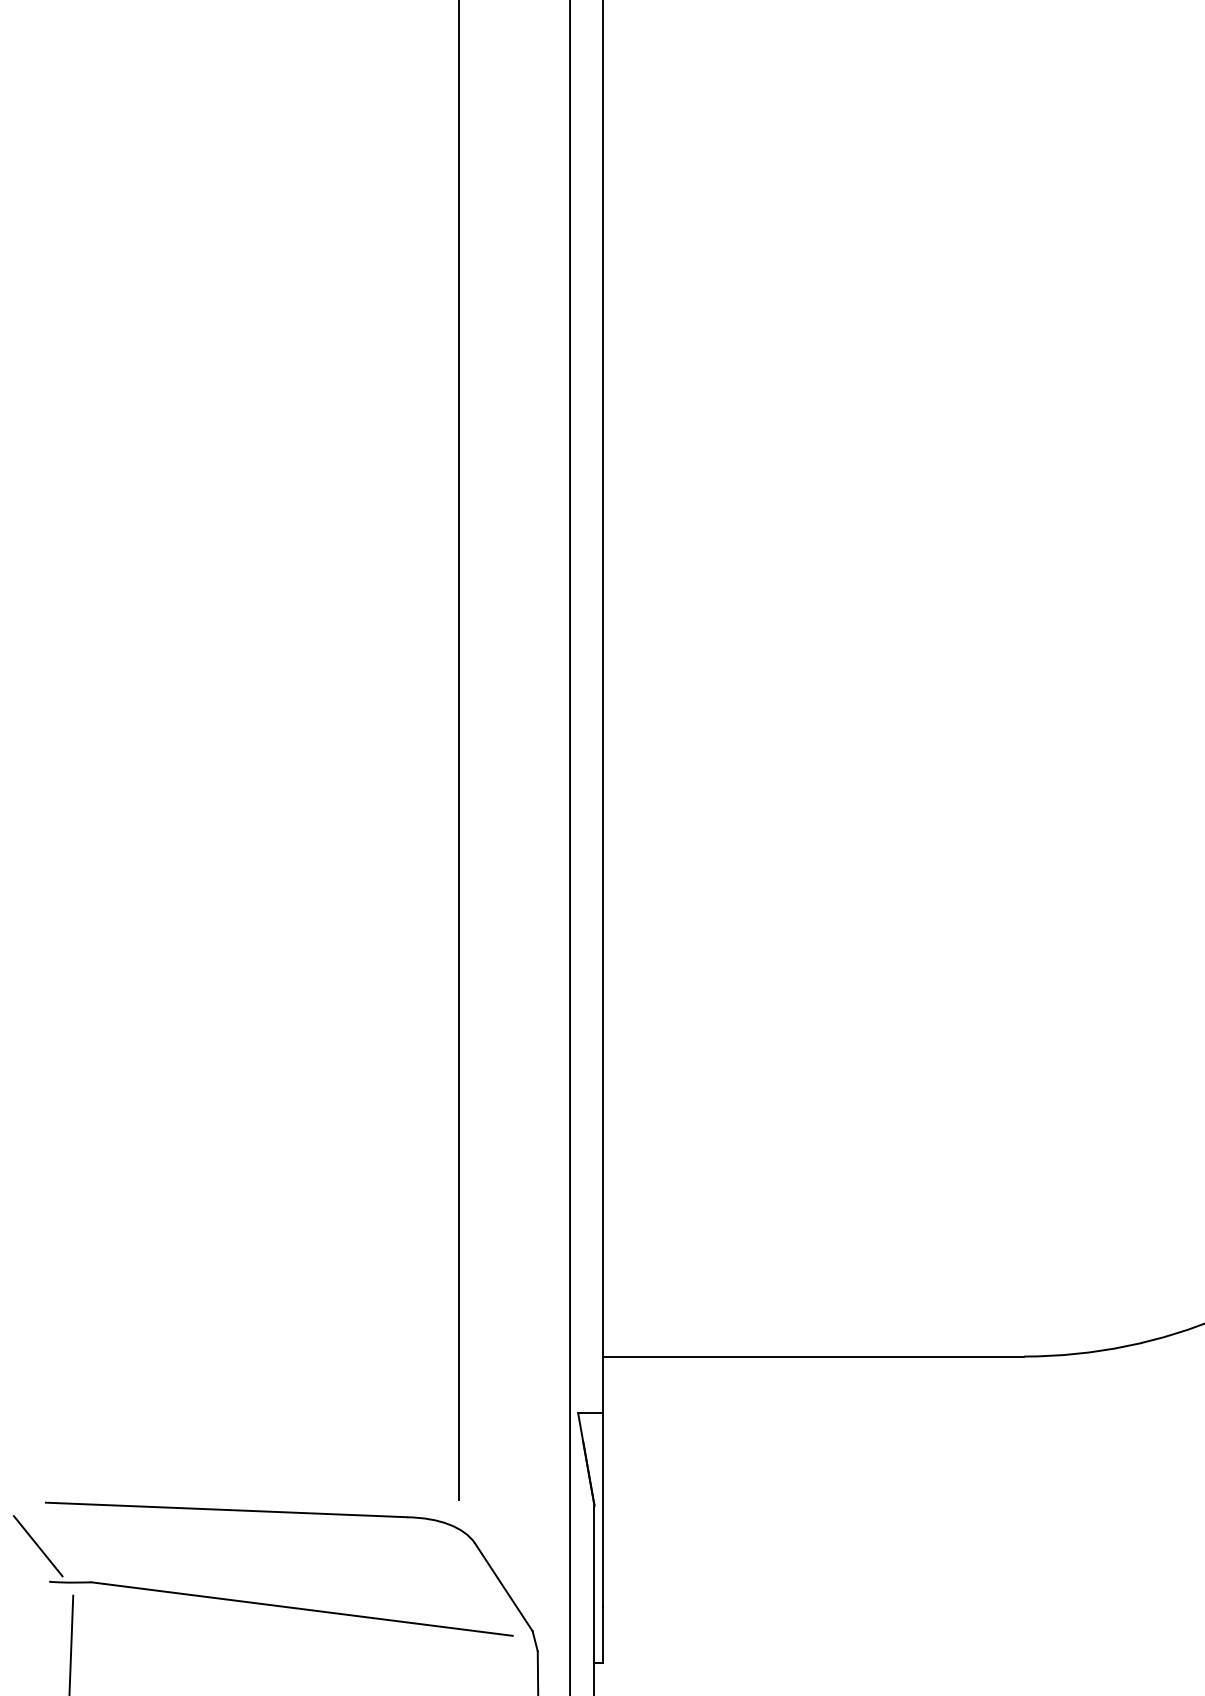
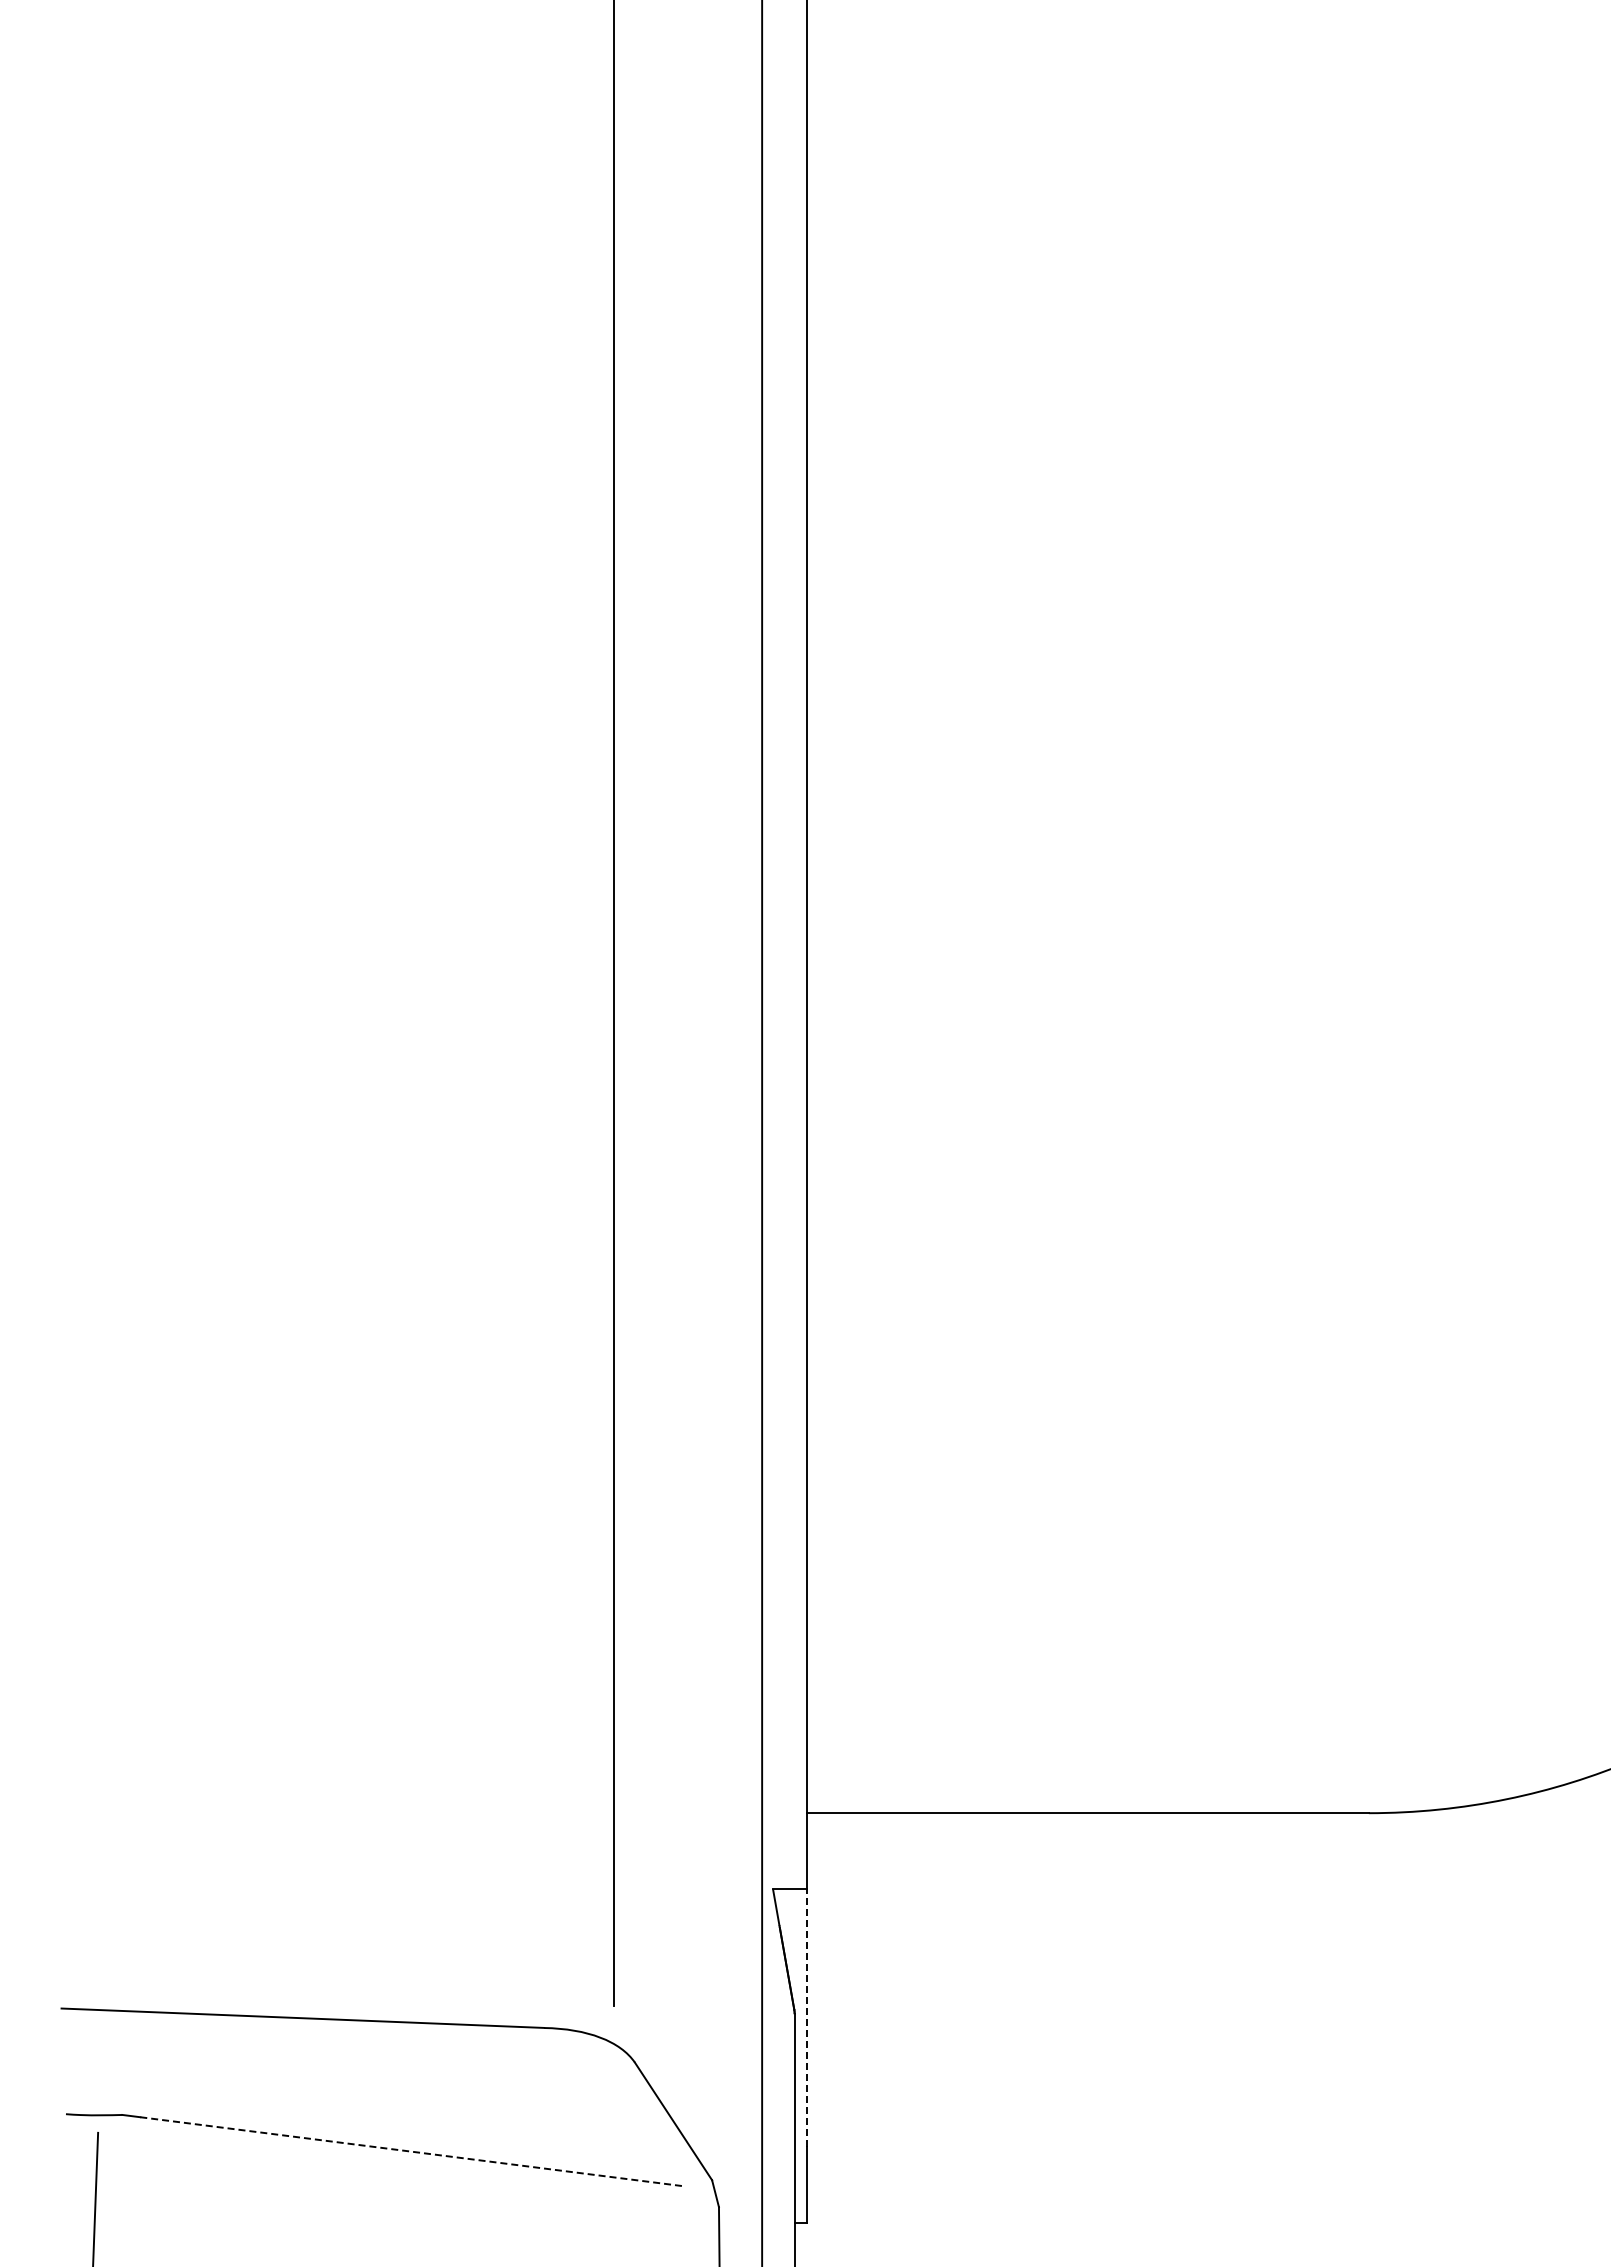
line: (603, 1509) -> (806, 2017), solid -> dashed
line: (37, 1546) -> (50, 2066), removed
line: (308, 1609) -> (412, 2151), solid -> dashed

